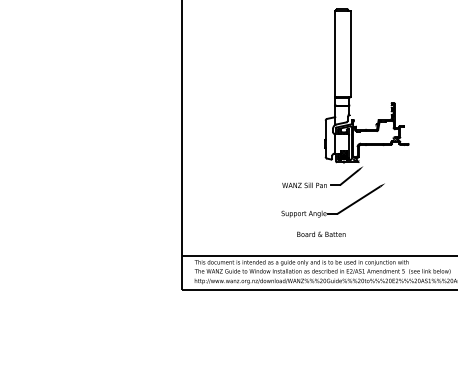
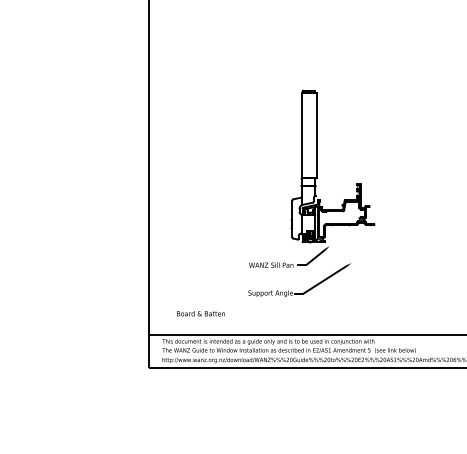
text: (320, 234) -> (200, 313), moved

